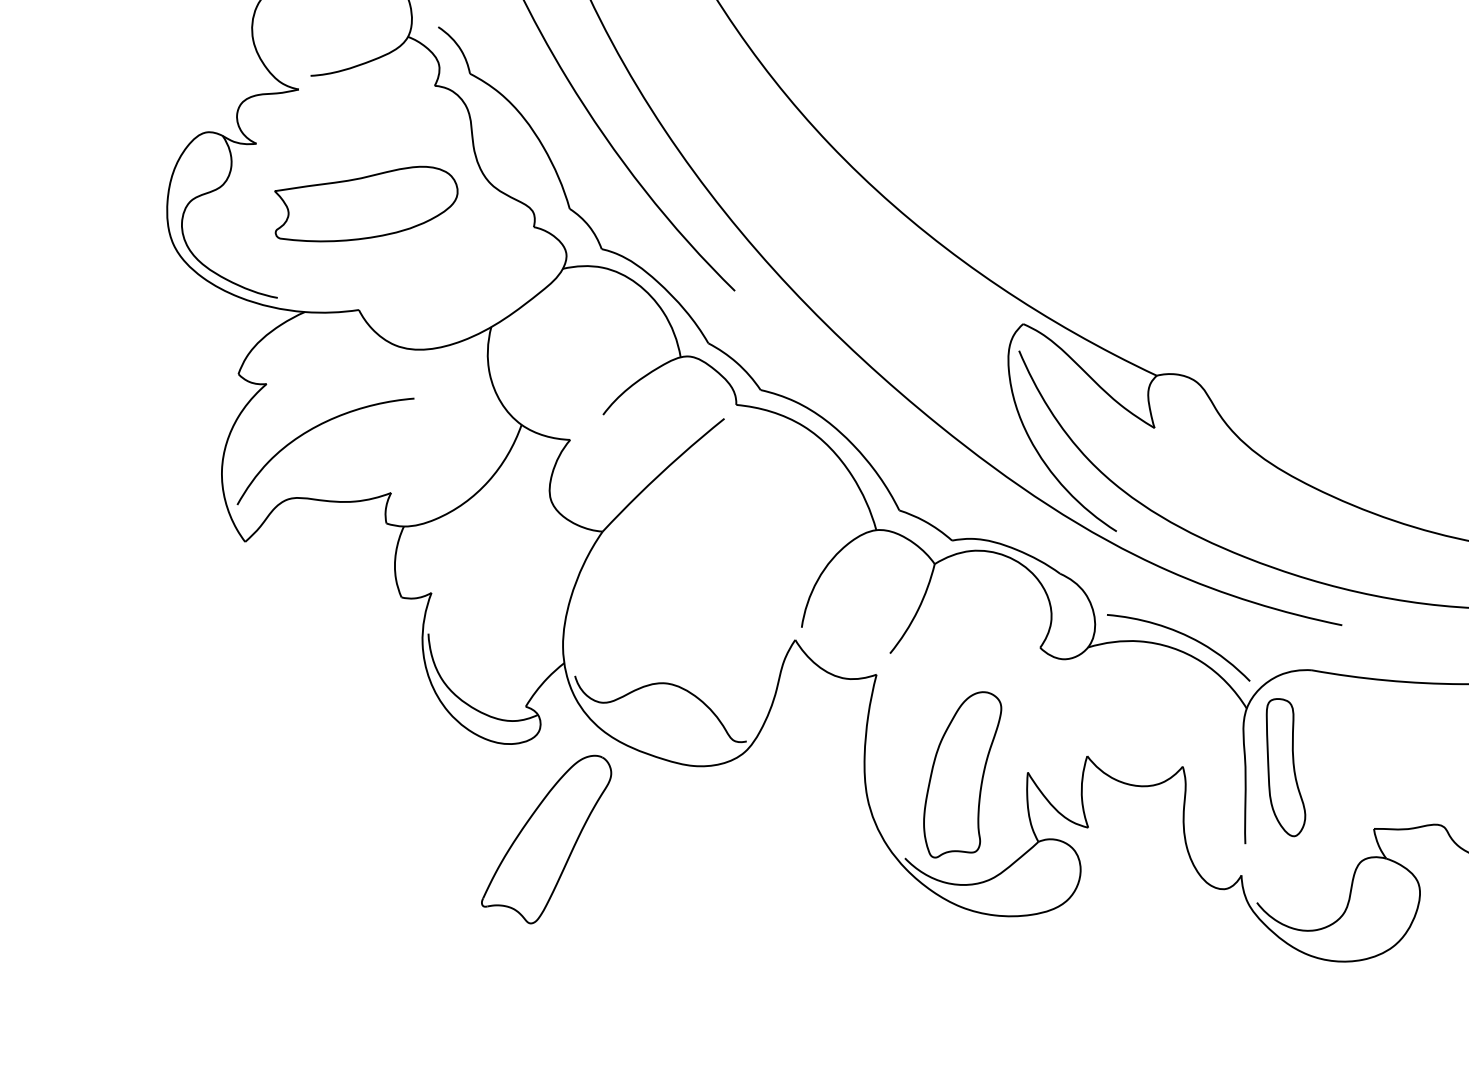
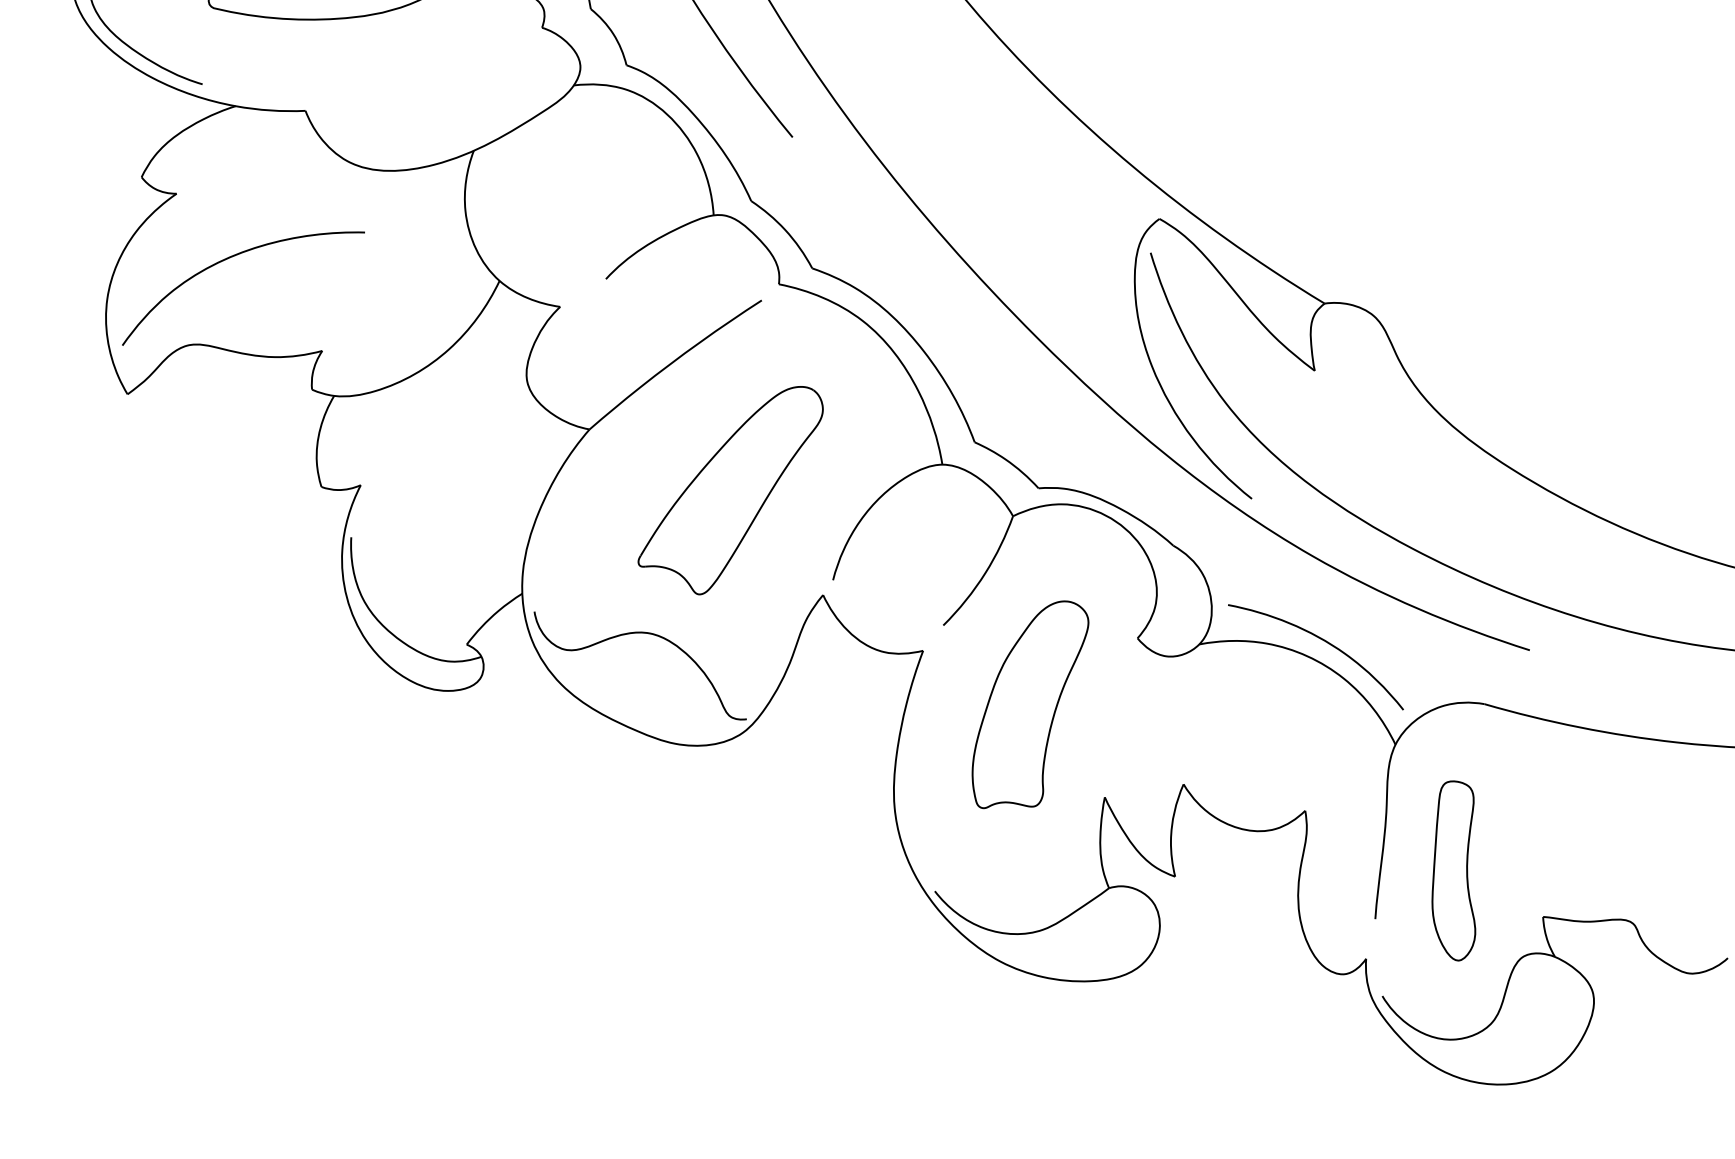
part: (1285, 767) -> (1456, 870), moved
part: (962, 774) -> (1029, 704), moved
part: (546, 839) -> (730, 488), moved

